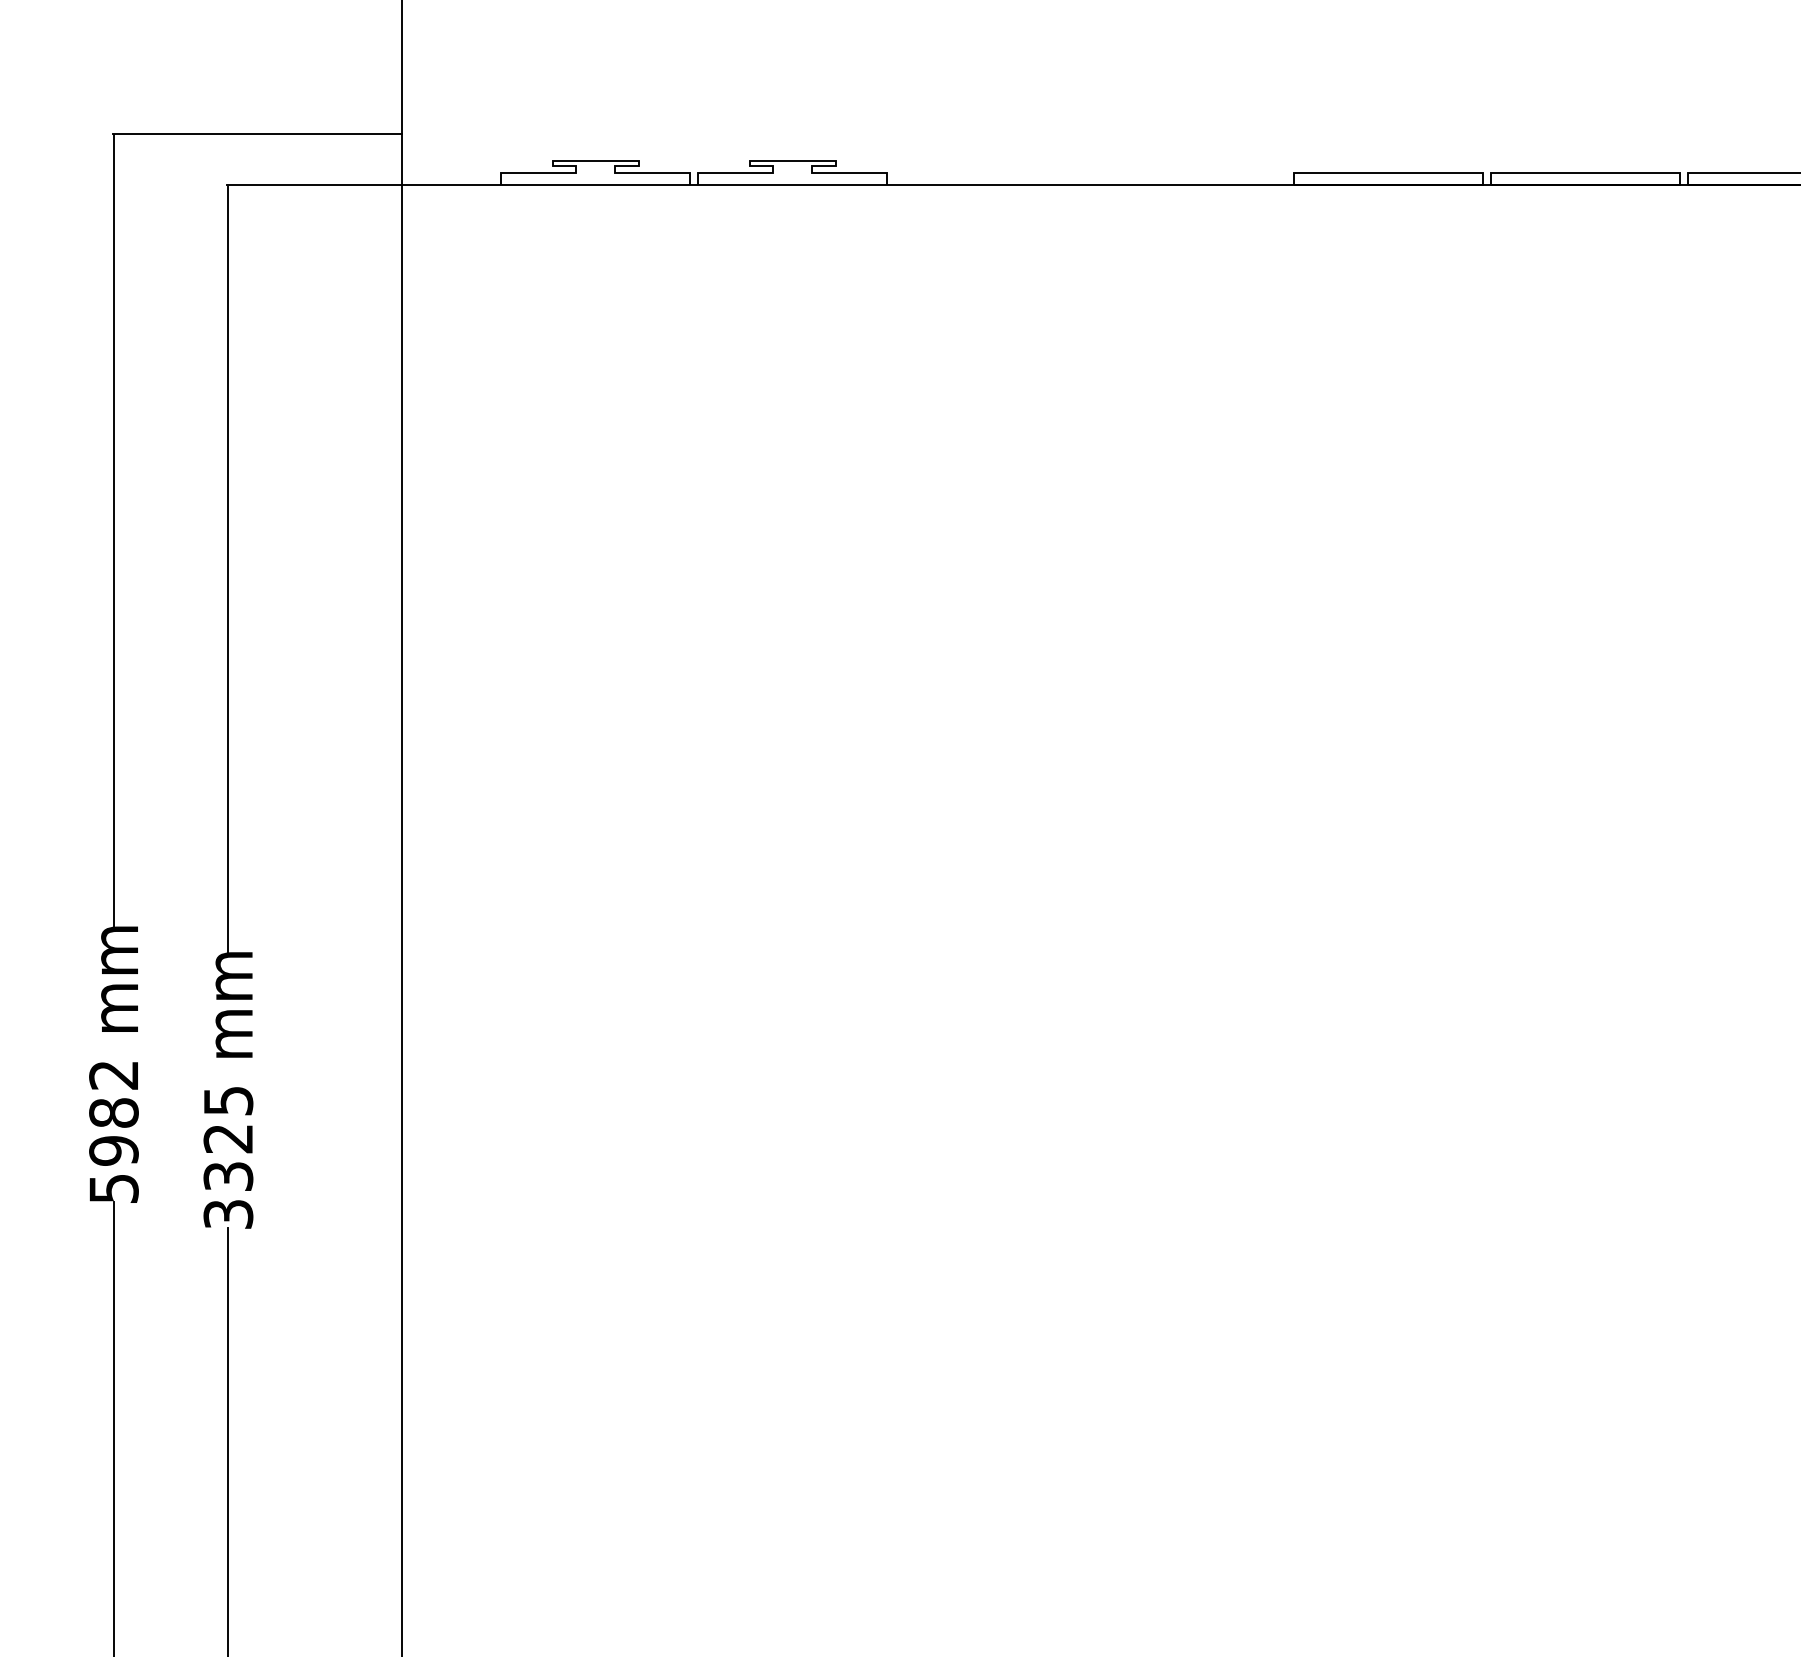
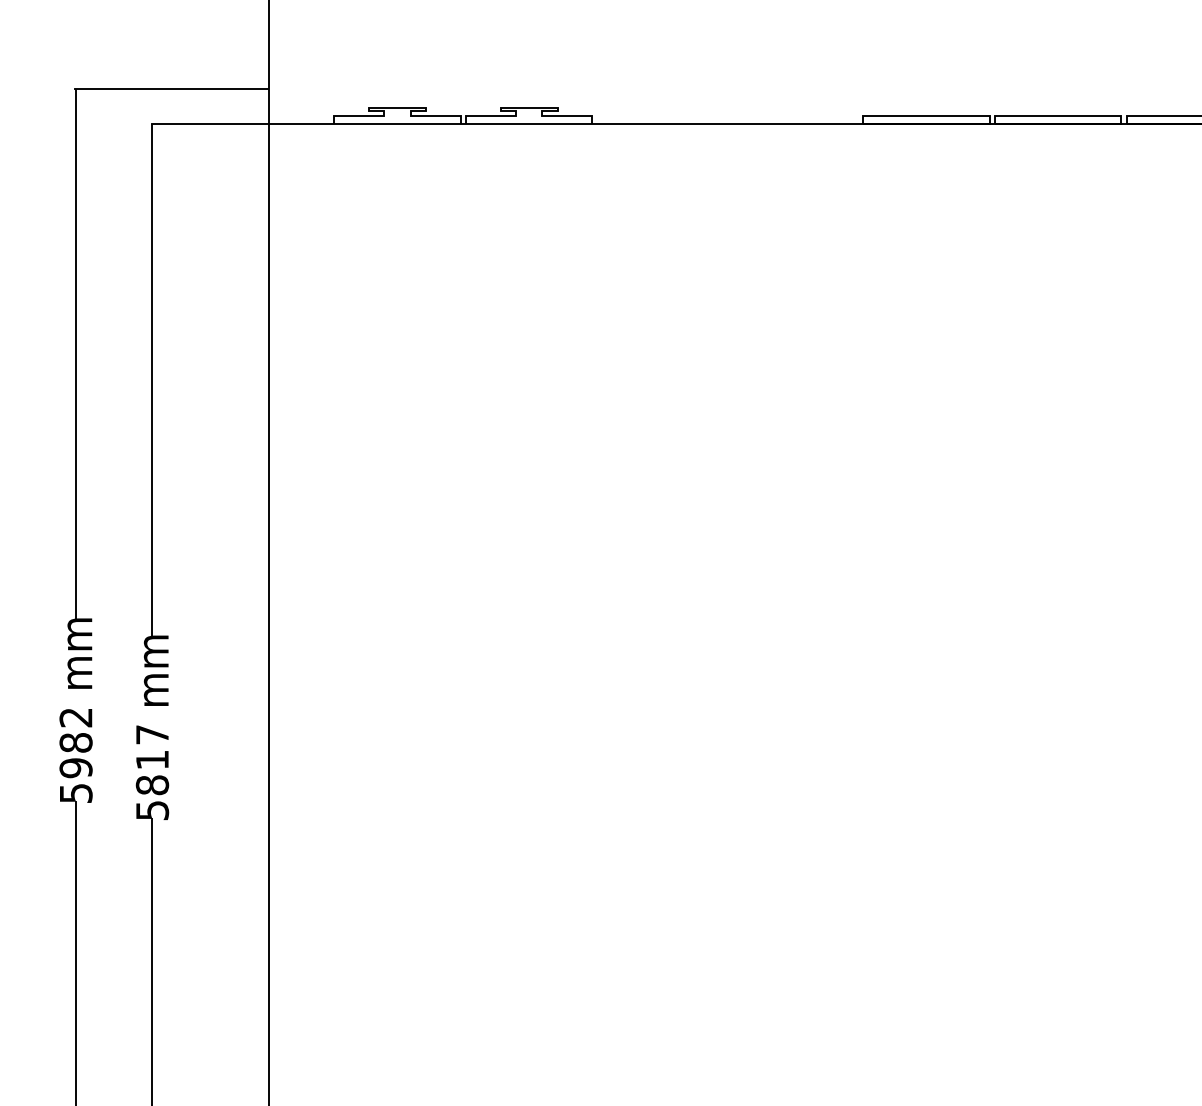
text: (228, 1157) -> (152, 772), 3325 -> 5817

